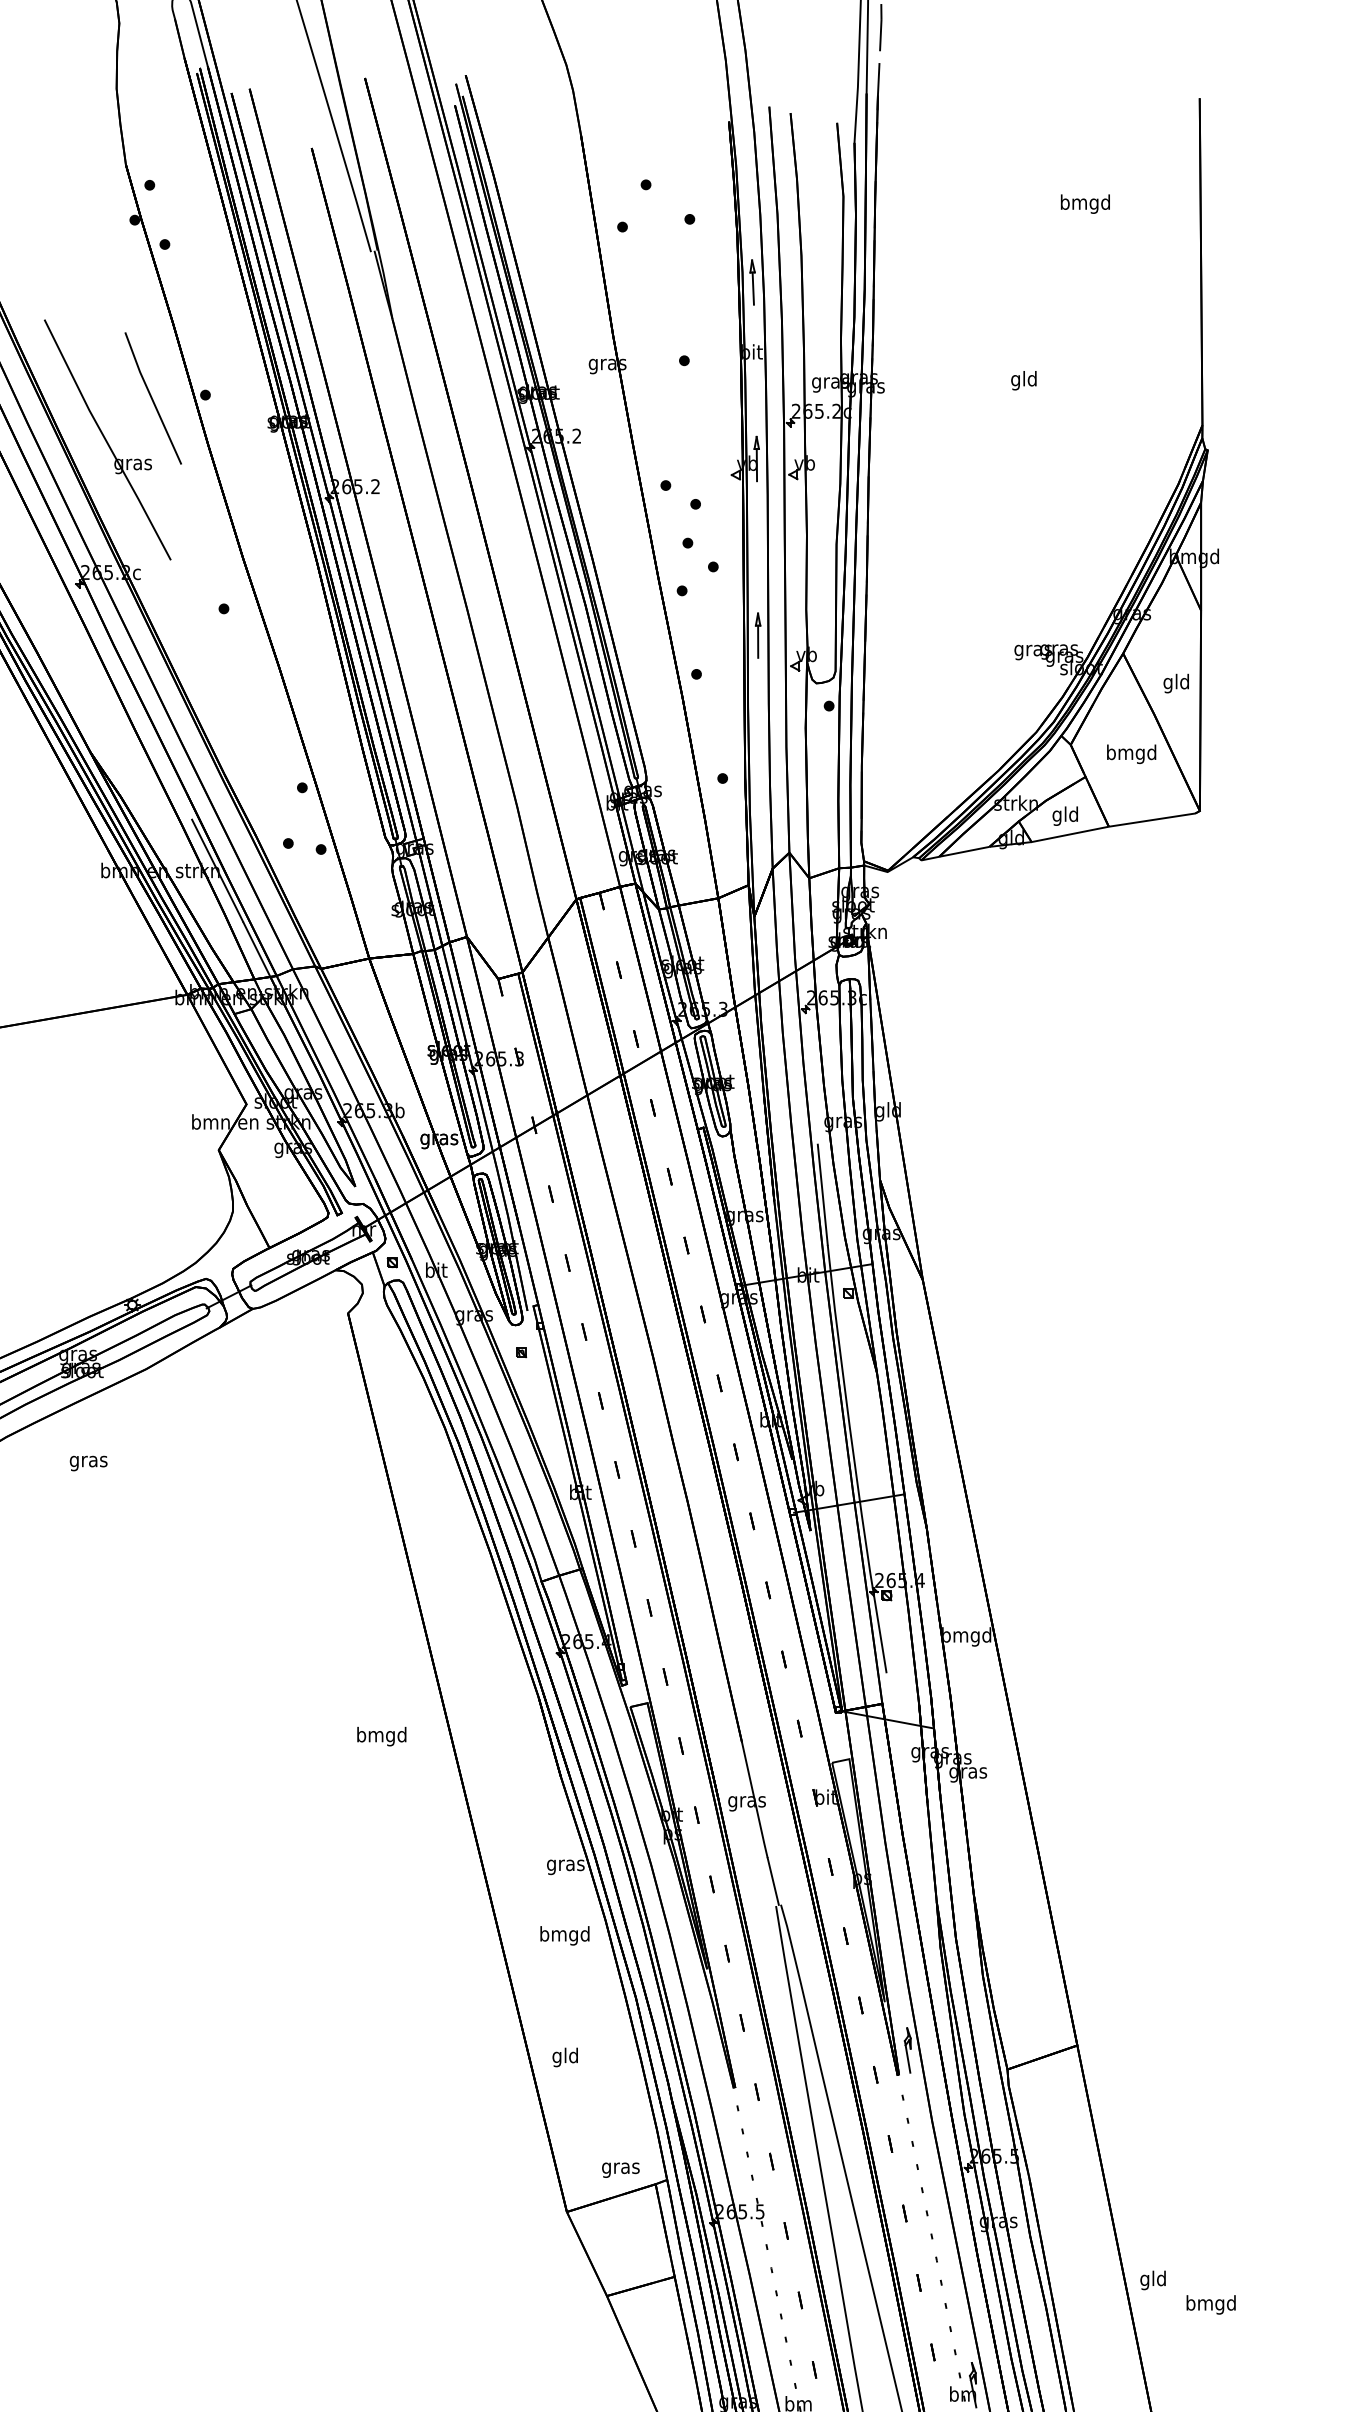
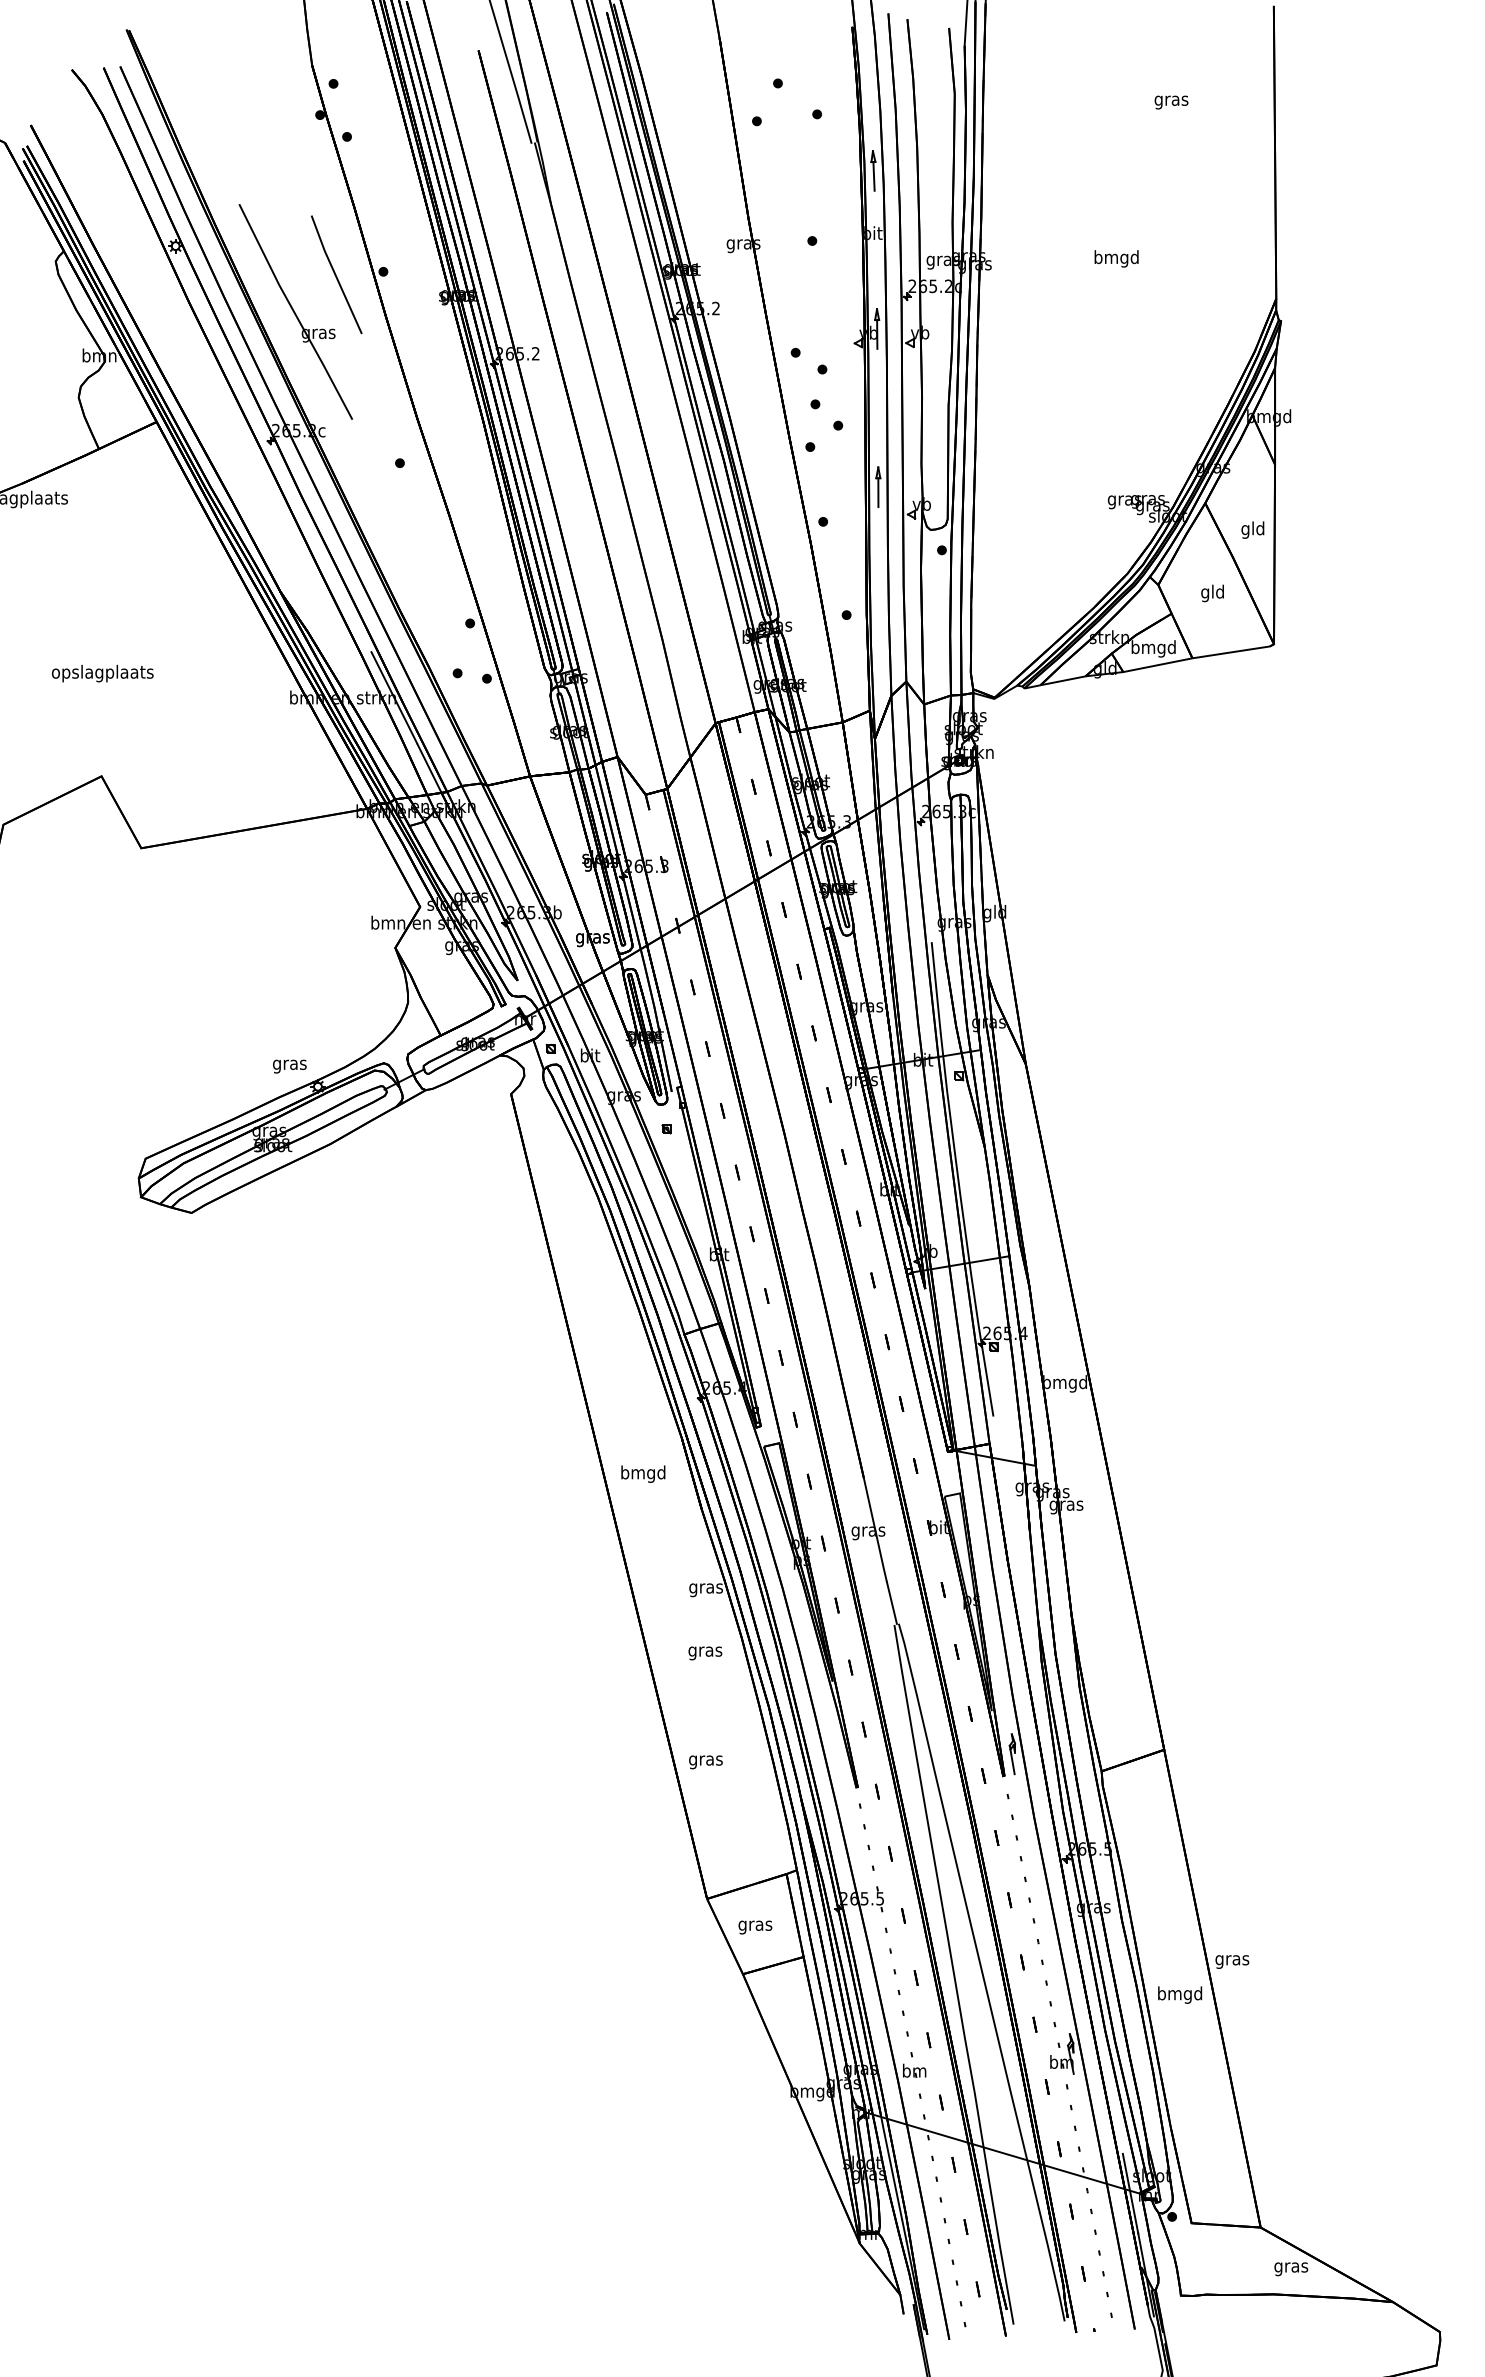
text: (1085, 203) -> (1171, 100), bmgd -> gras
text: (1024, 380) -> (1116, 258), gld -> bmgd
text: (1131, 754) -> (1212, 593), bmgd -> gld
text: (1065, 815) -> (1153, 648), gld -> bmgd
text: (88, 1463) -> (289, 1066), moved
text: (382, 1735) -> (643, 1473), moved
text: (565, 1935) -> (705, 1651), bmgd -> gras
text: (565, 2057) -> (705, 1760), gld -> gras
text: (620, 2170) -> (755, 1927), moved
text: (1153, 2279) -> (1232, 1959), gld -> gras
text: (1211, 2304) -> (1180, 1994), moved

